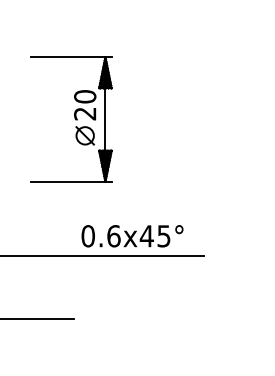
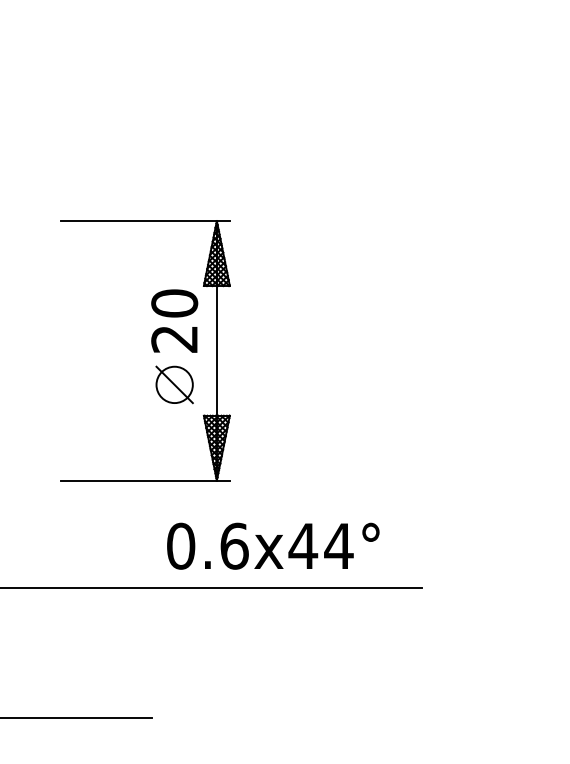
part: (71, 119) -> (146, 350), moved
text: (163, 236) -> (337, 546), 0.6x45° -> 0.6x44°

